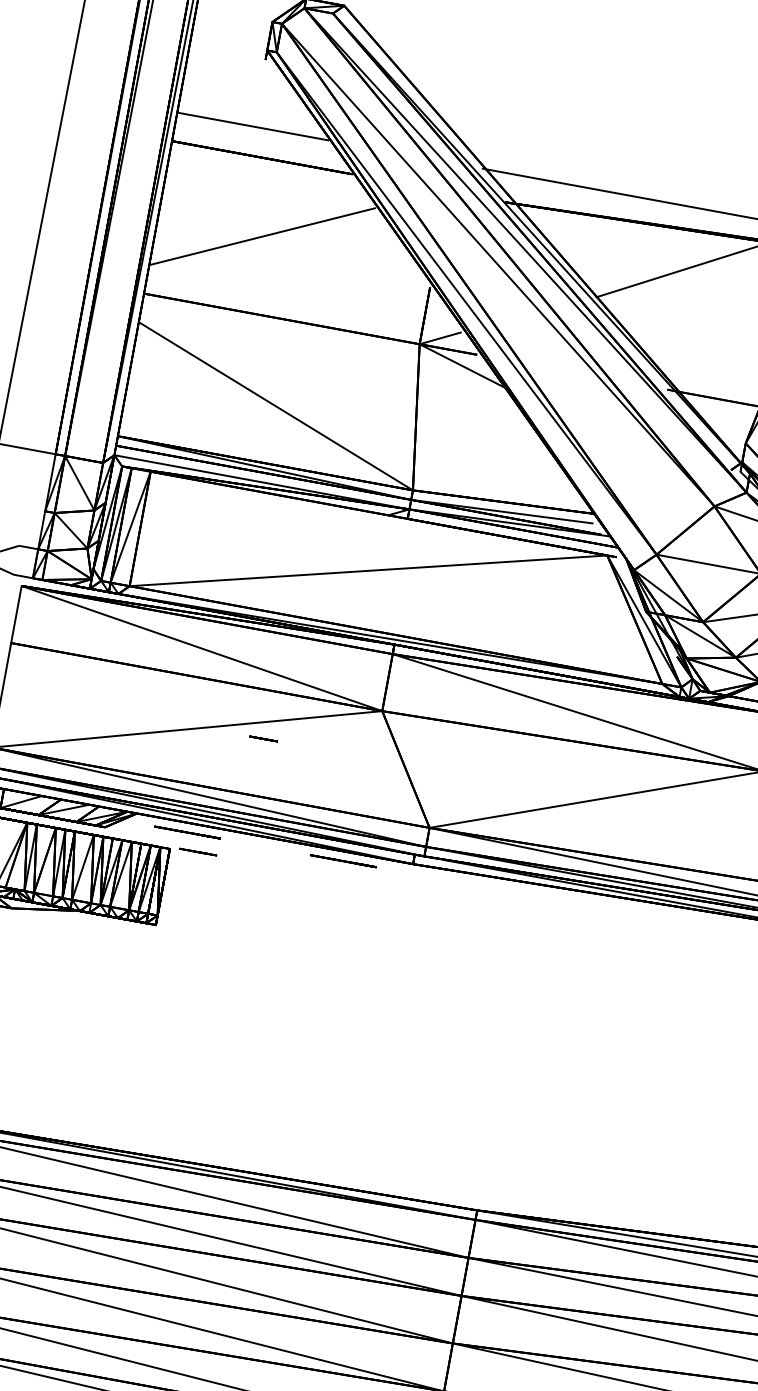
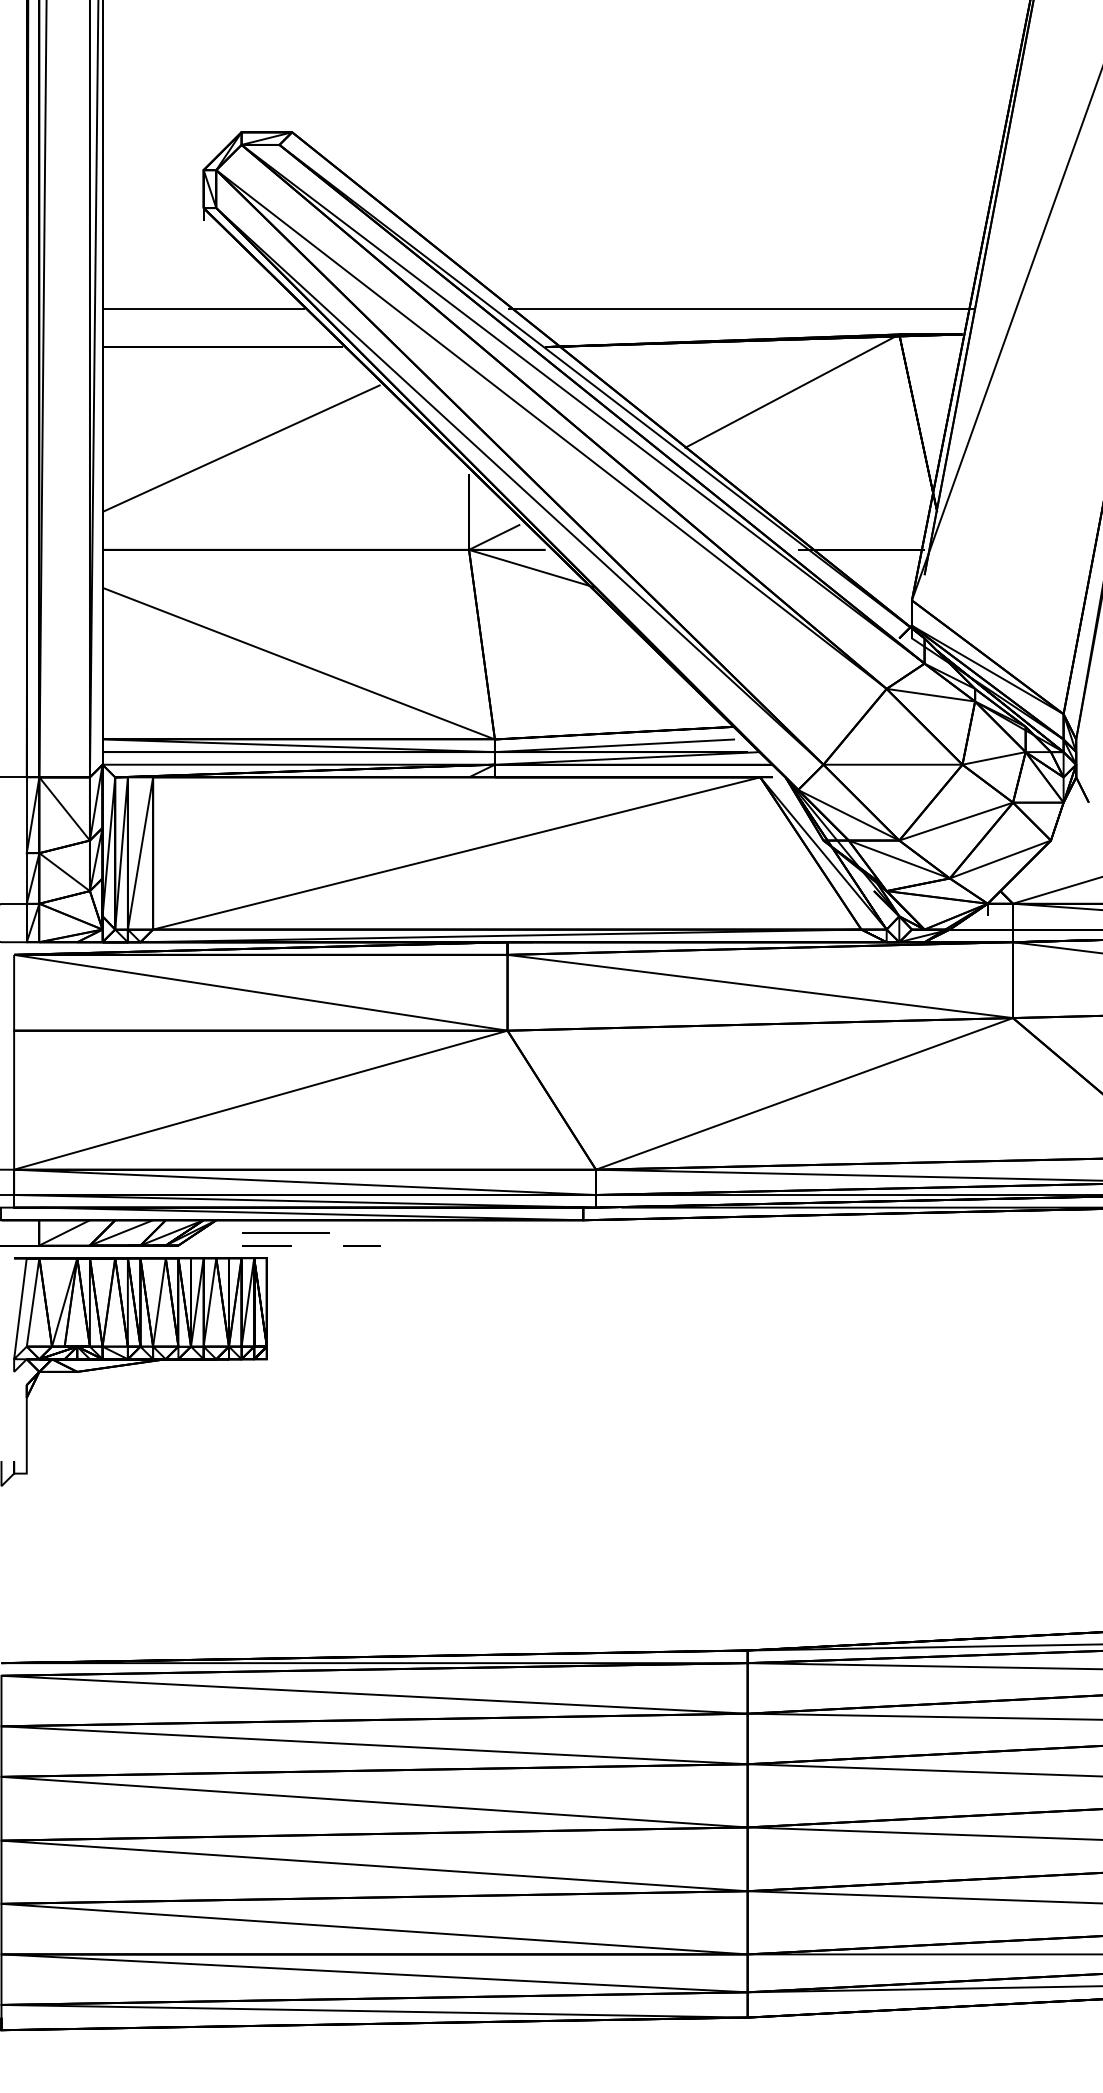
line: (263, 738) -> (361, 1245), moved
line: (197, 852) -> (266, 1245), moved
line: (343, 860) -> (492, 1232), removed

